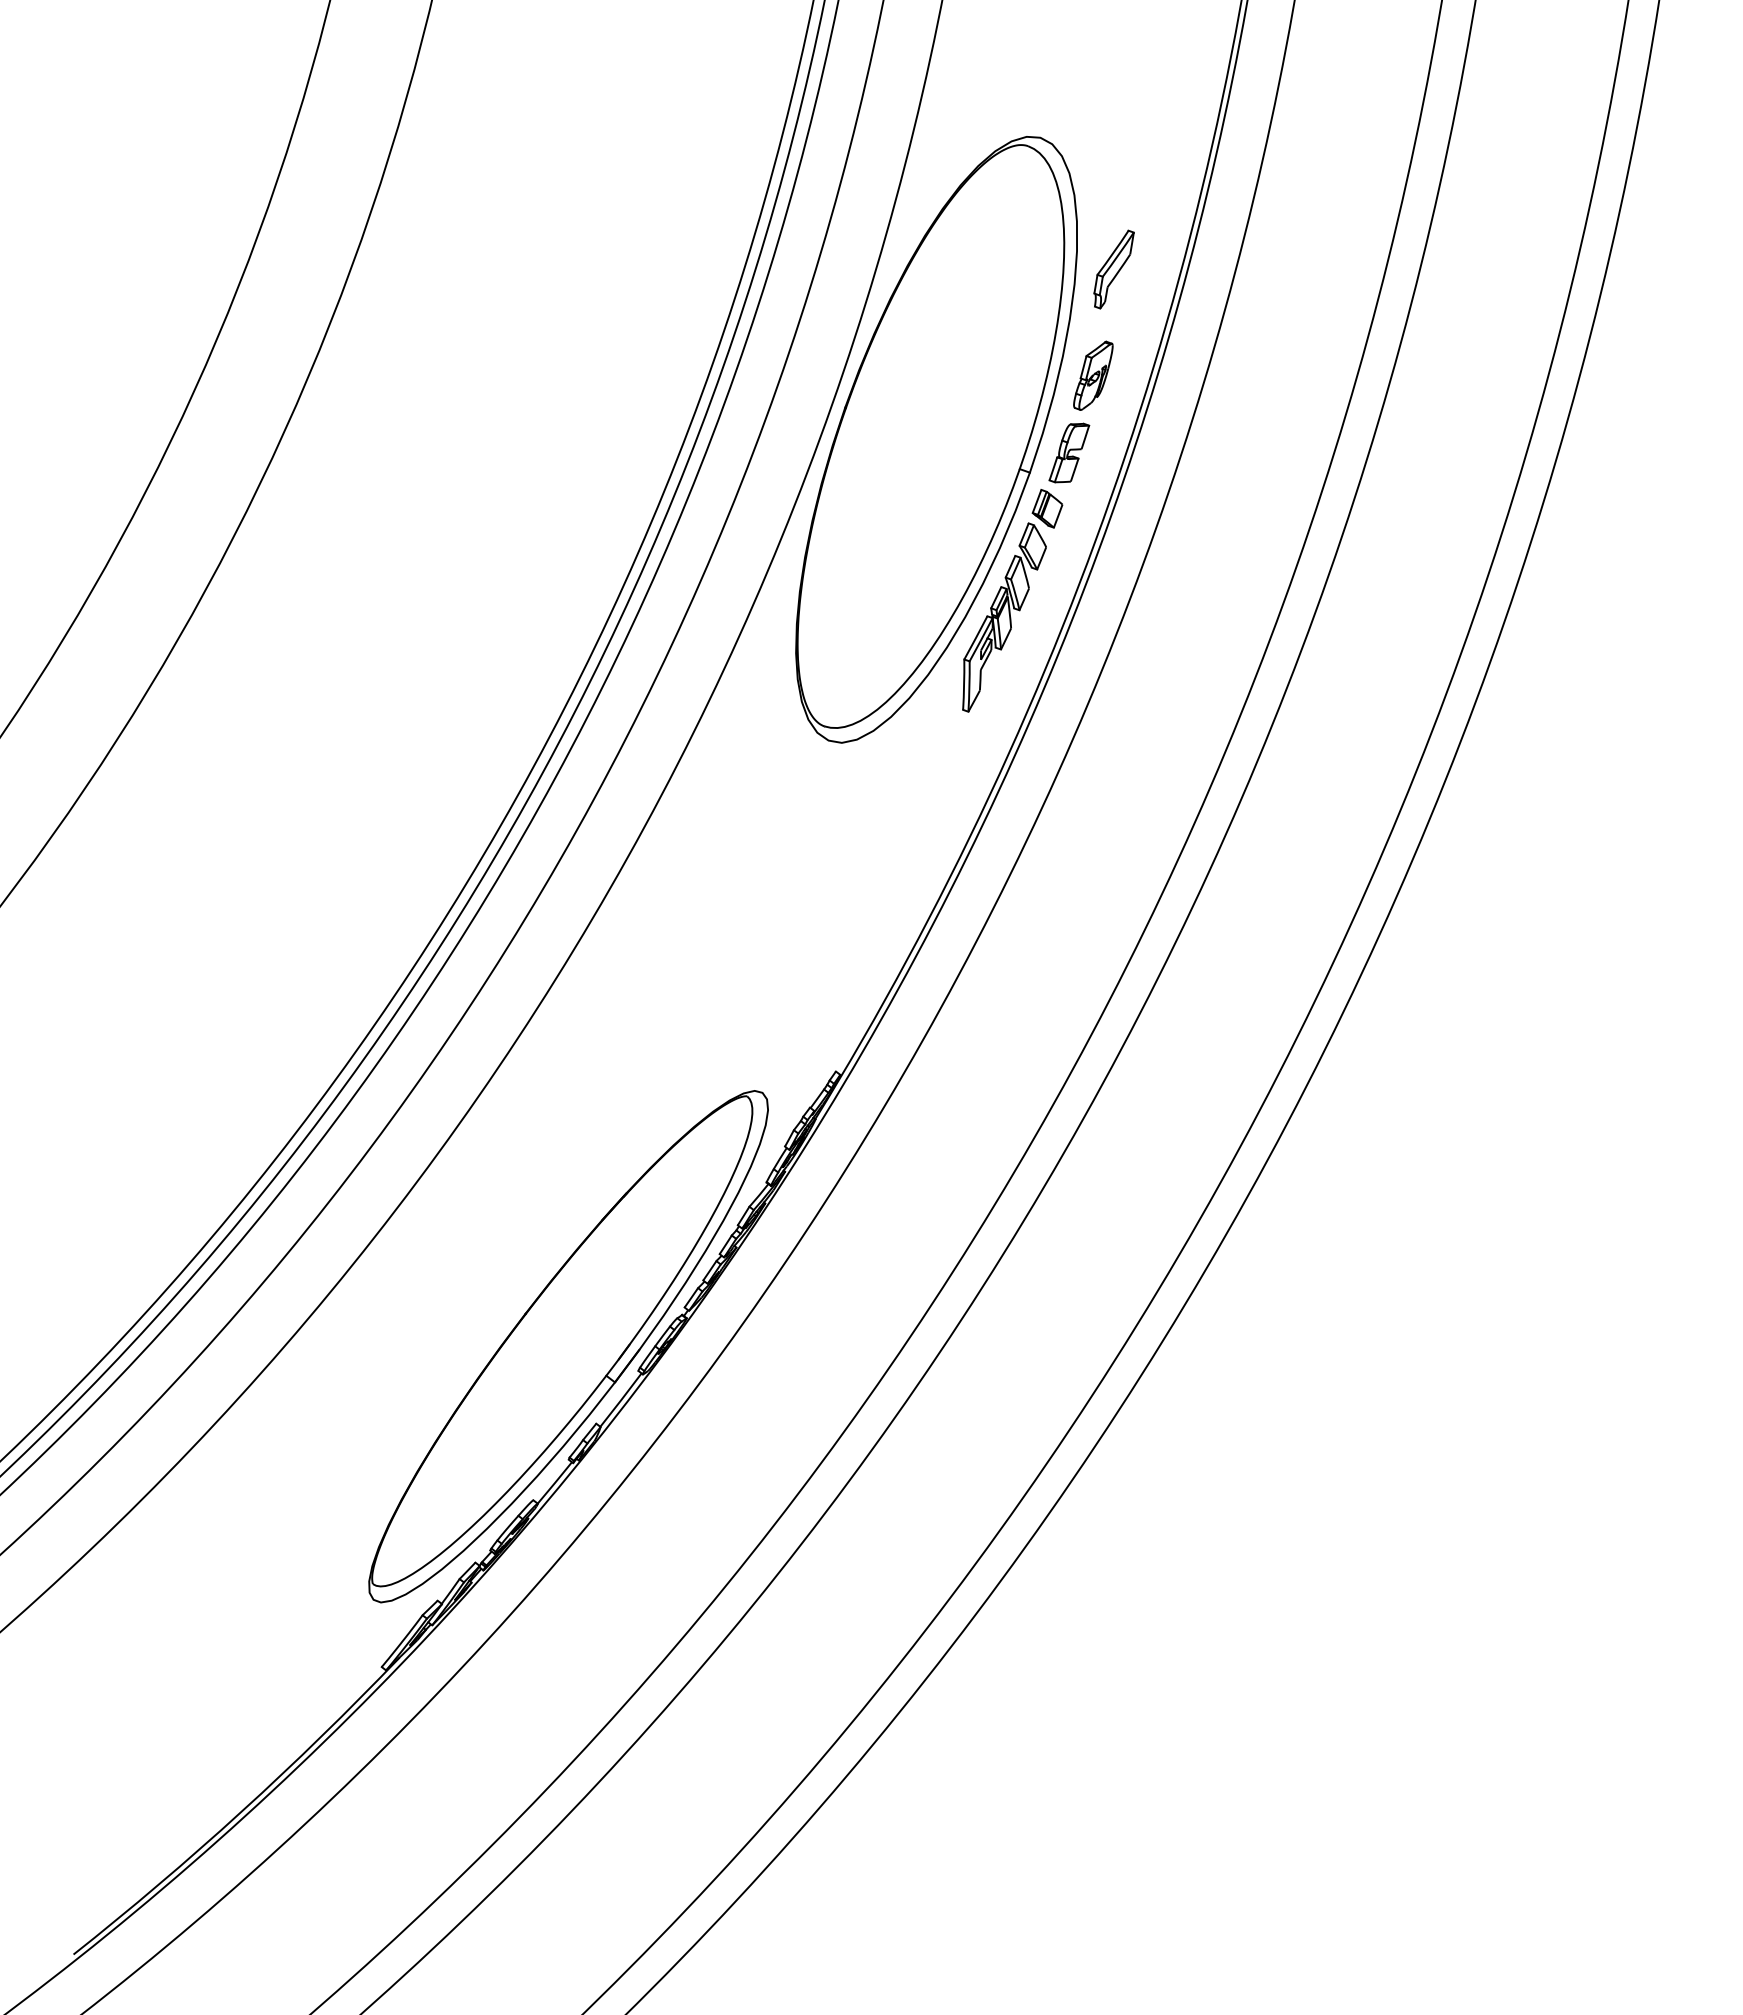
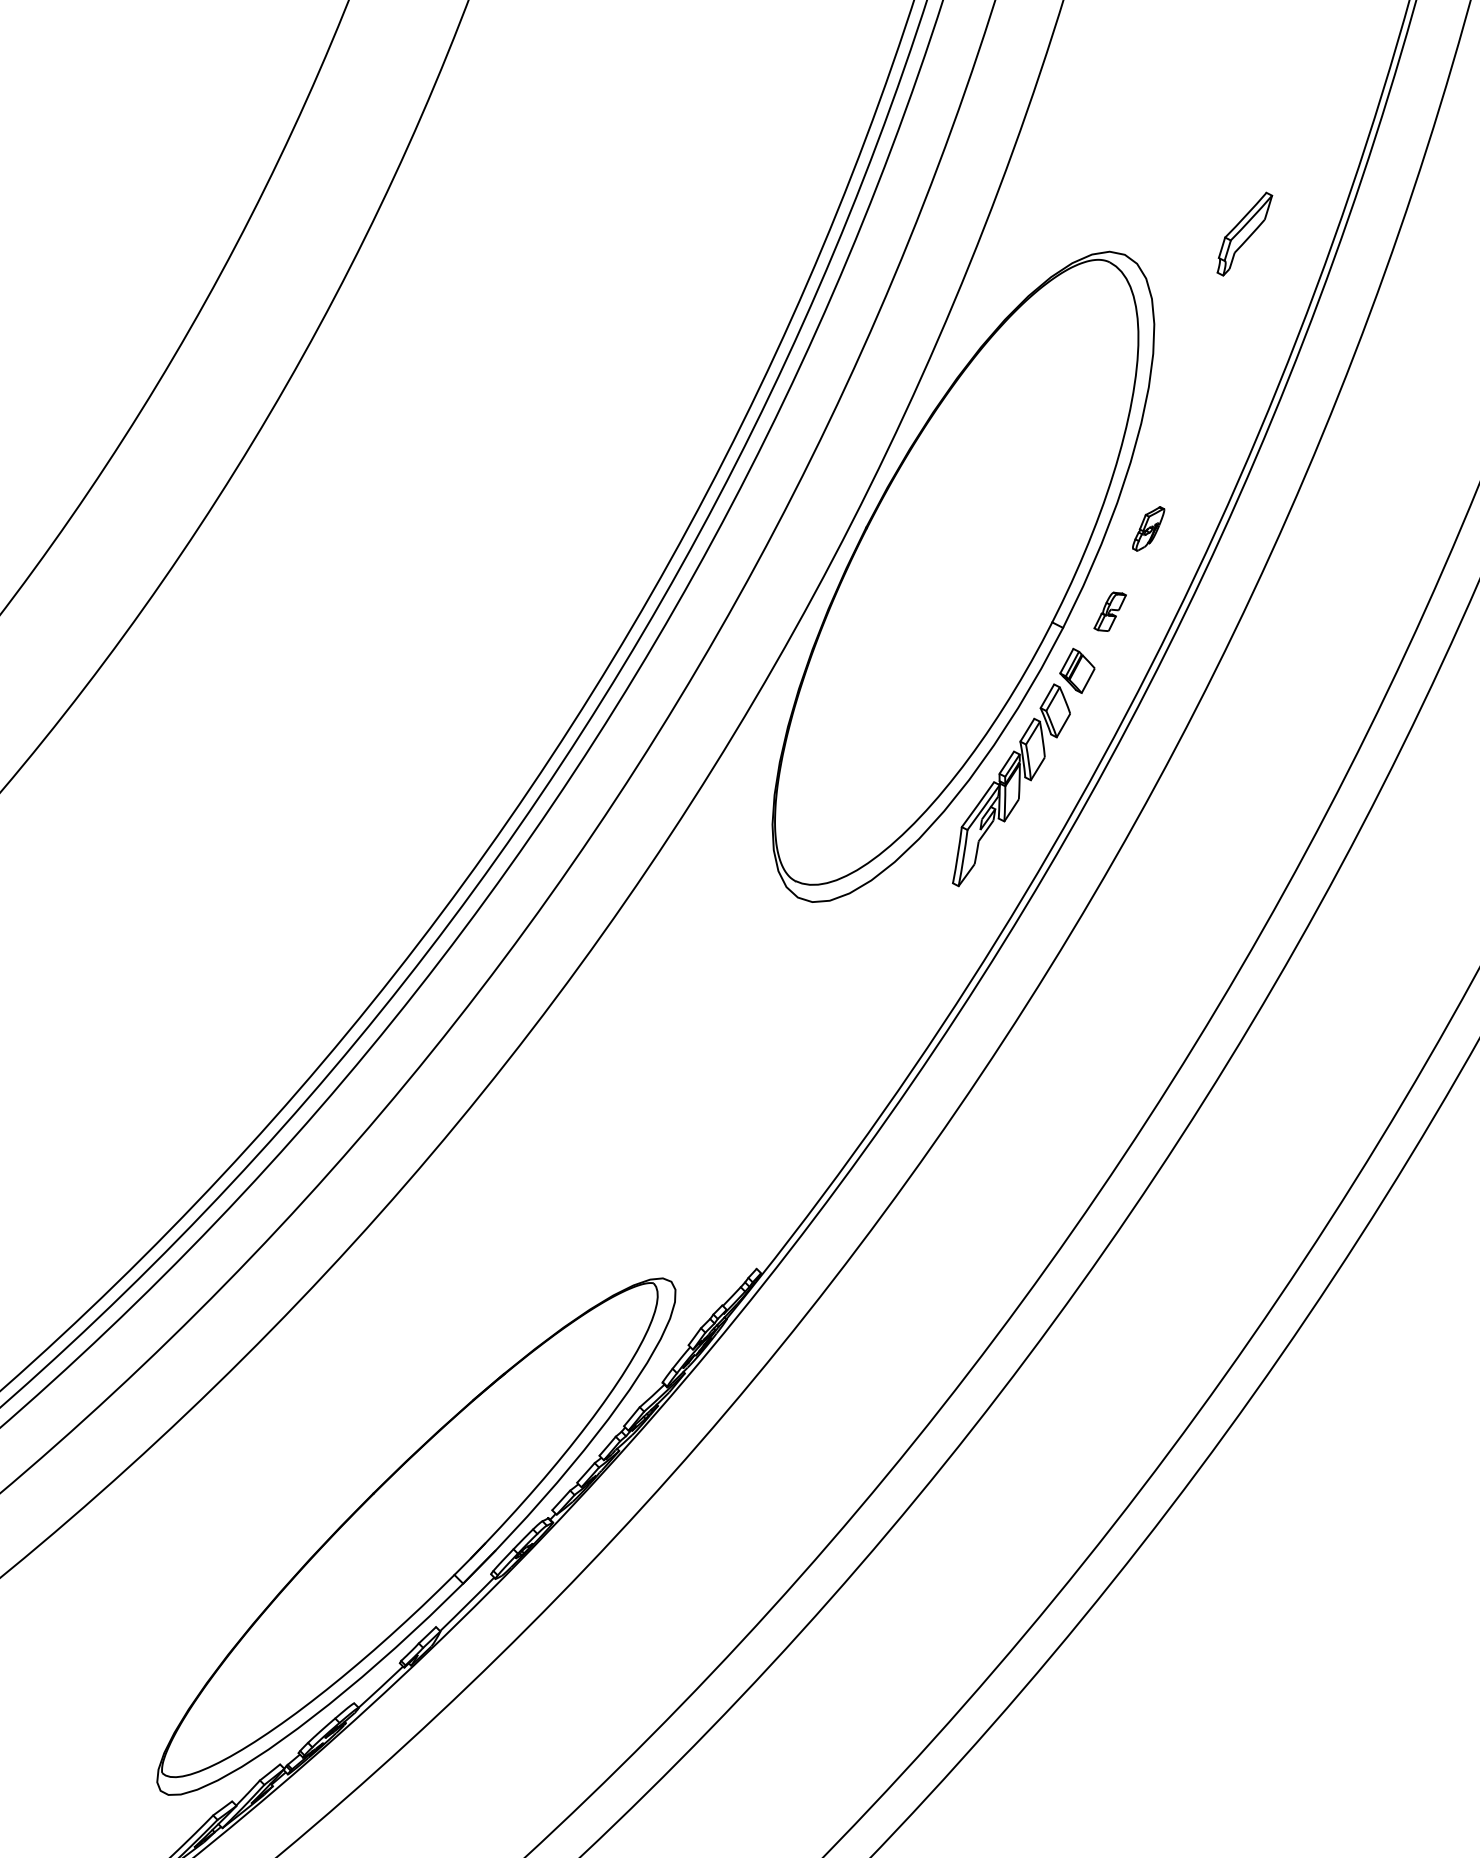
part: (1113, 269) -> (1243, 233), moved
part: (1093, 375) -> (1148, 528), size x0.6
part: (1069, 452) -> (1110, 611), size x0.6

